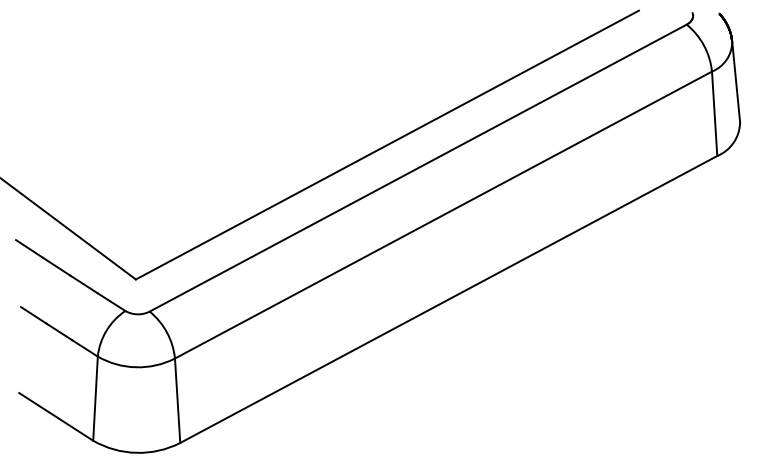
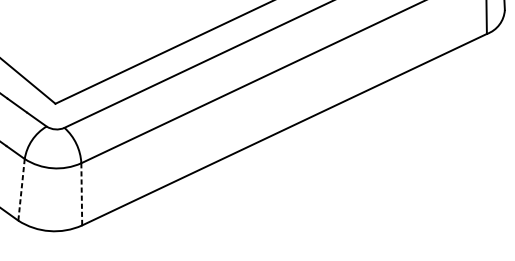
line: (95, 399) -> (21, 190), solid -> dashed
line: (177, 401) -> (81, 194), solid -> dashed

